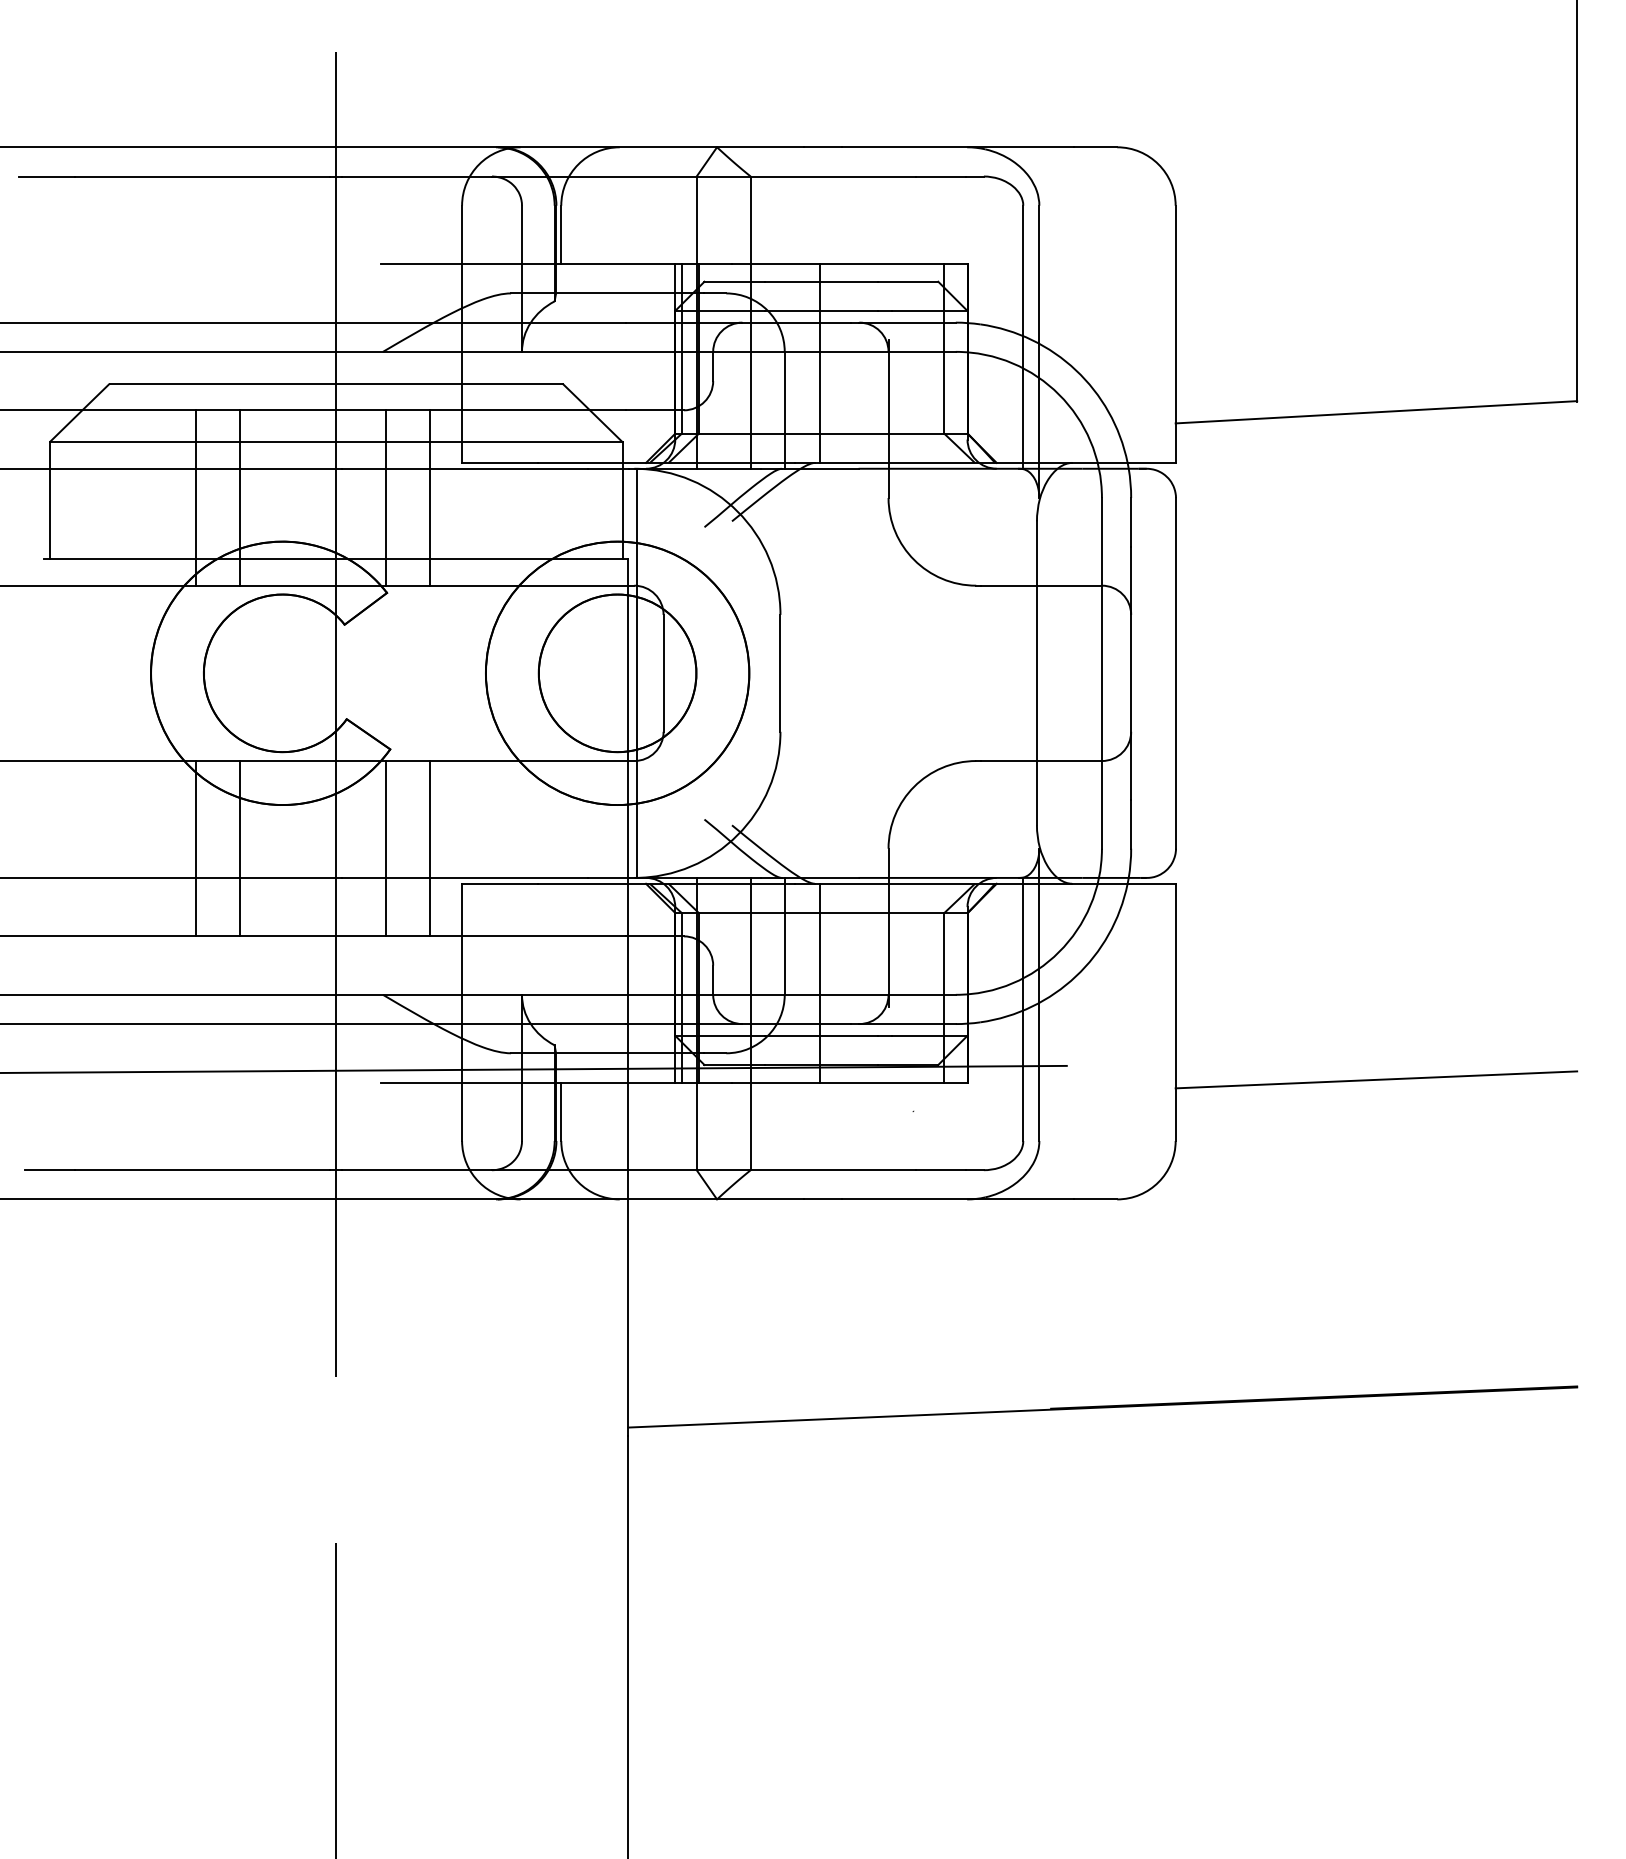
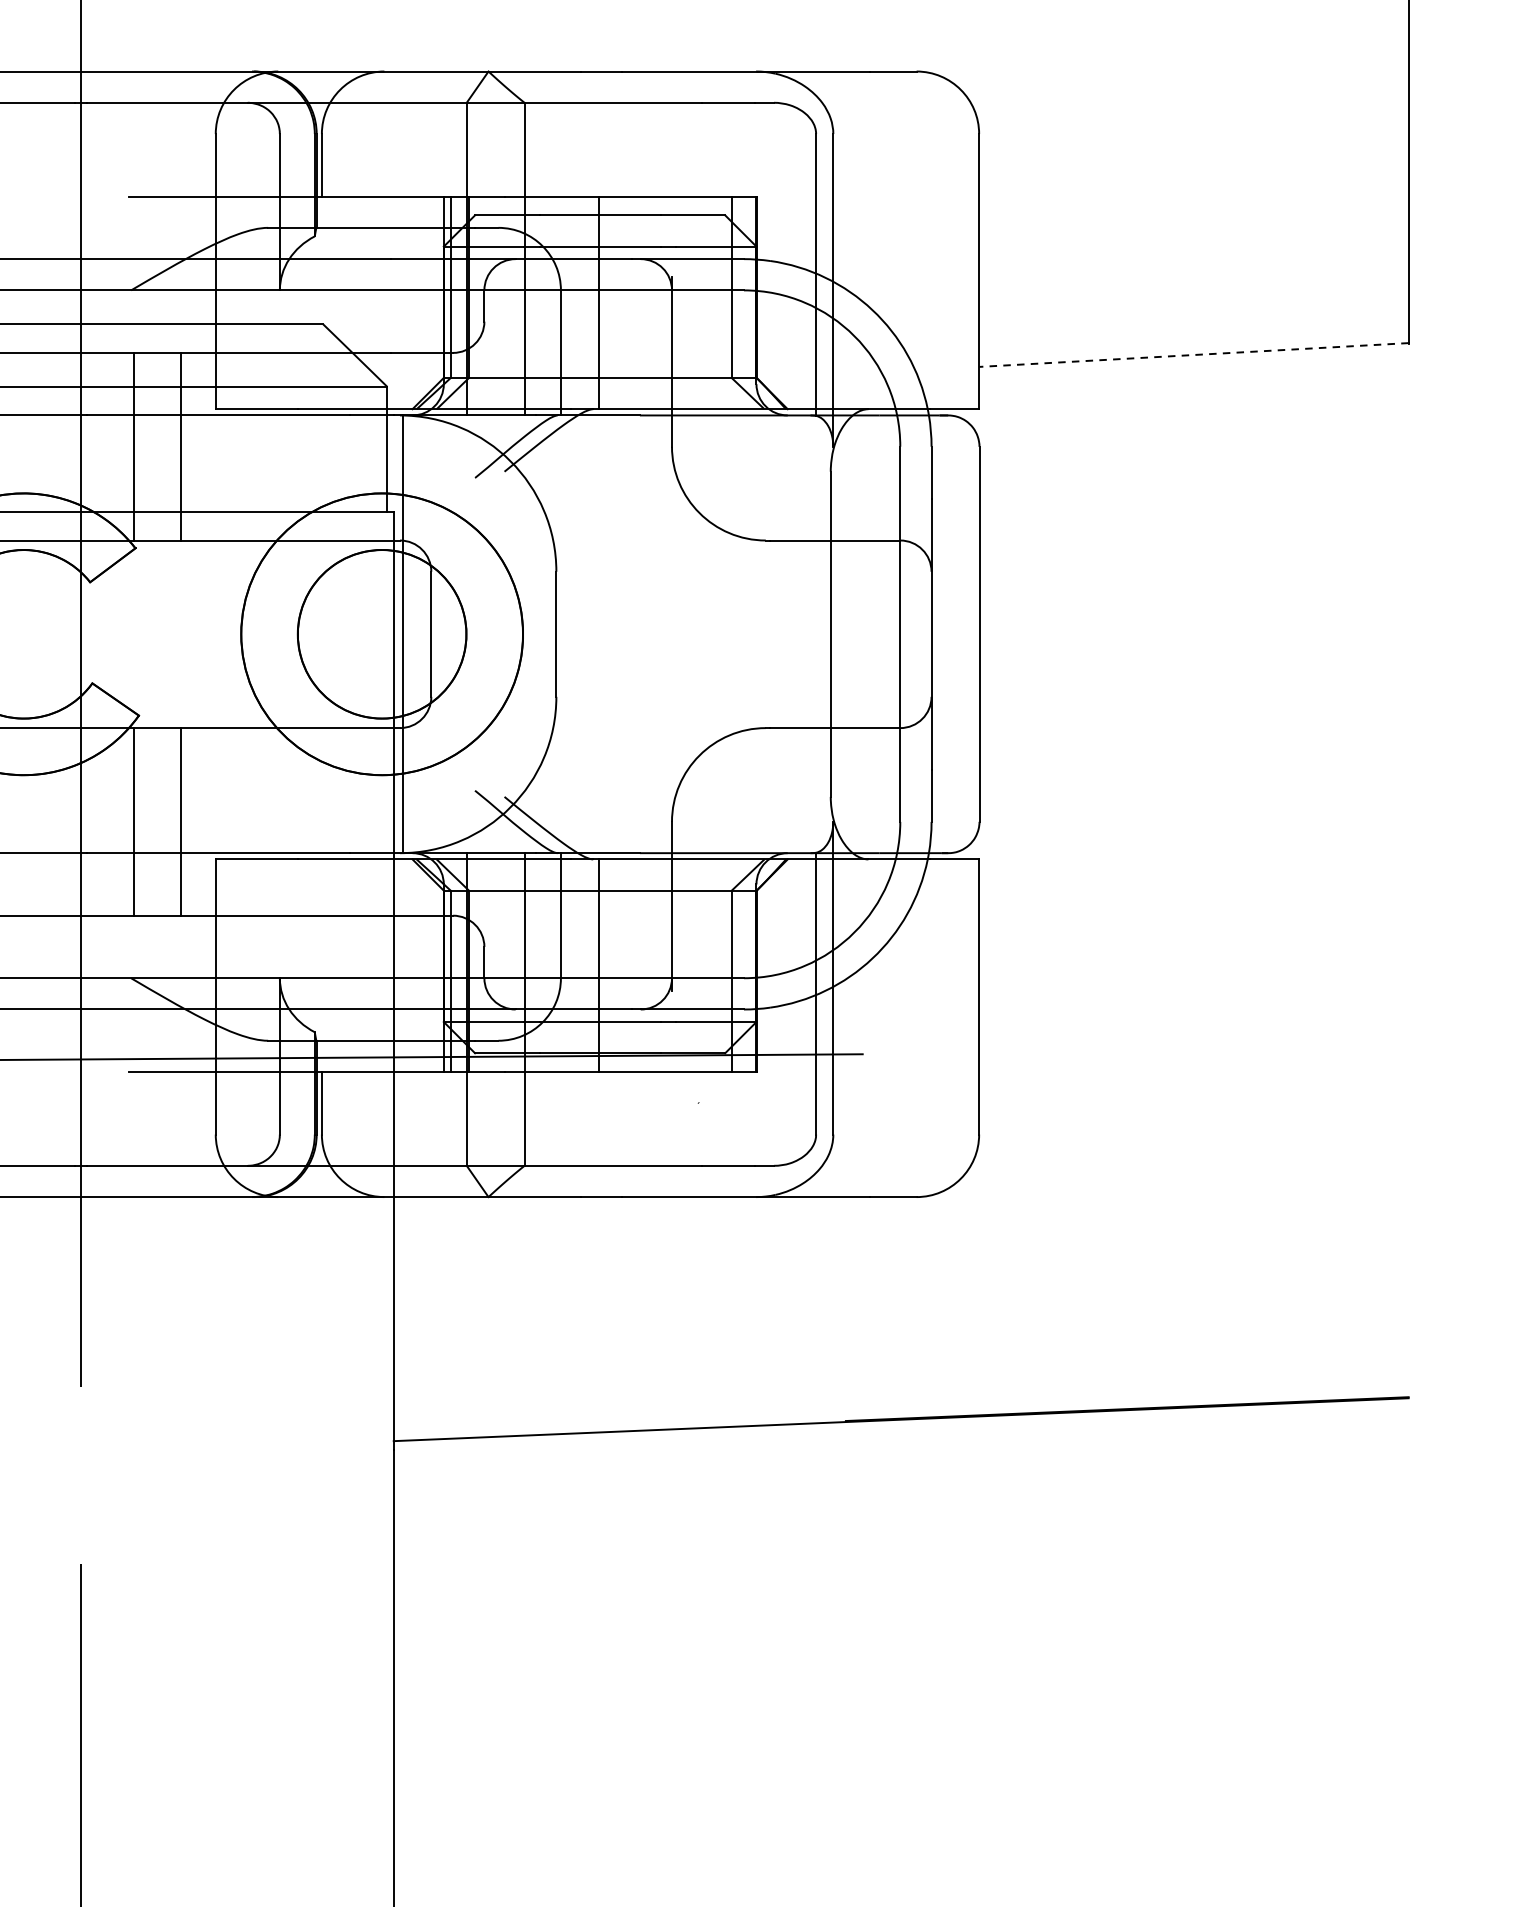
line: (1375, 412) -> (1192, 355), solid -> dashed
line: (1376, 1079) -> (1194, 1068), removed

